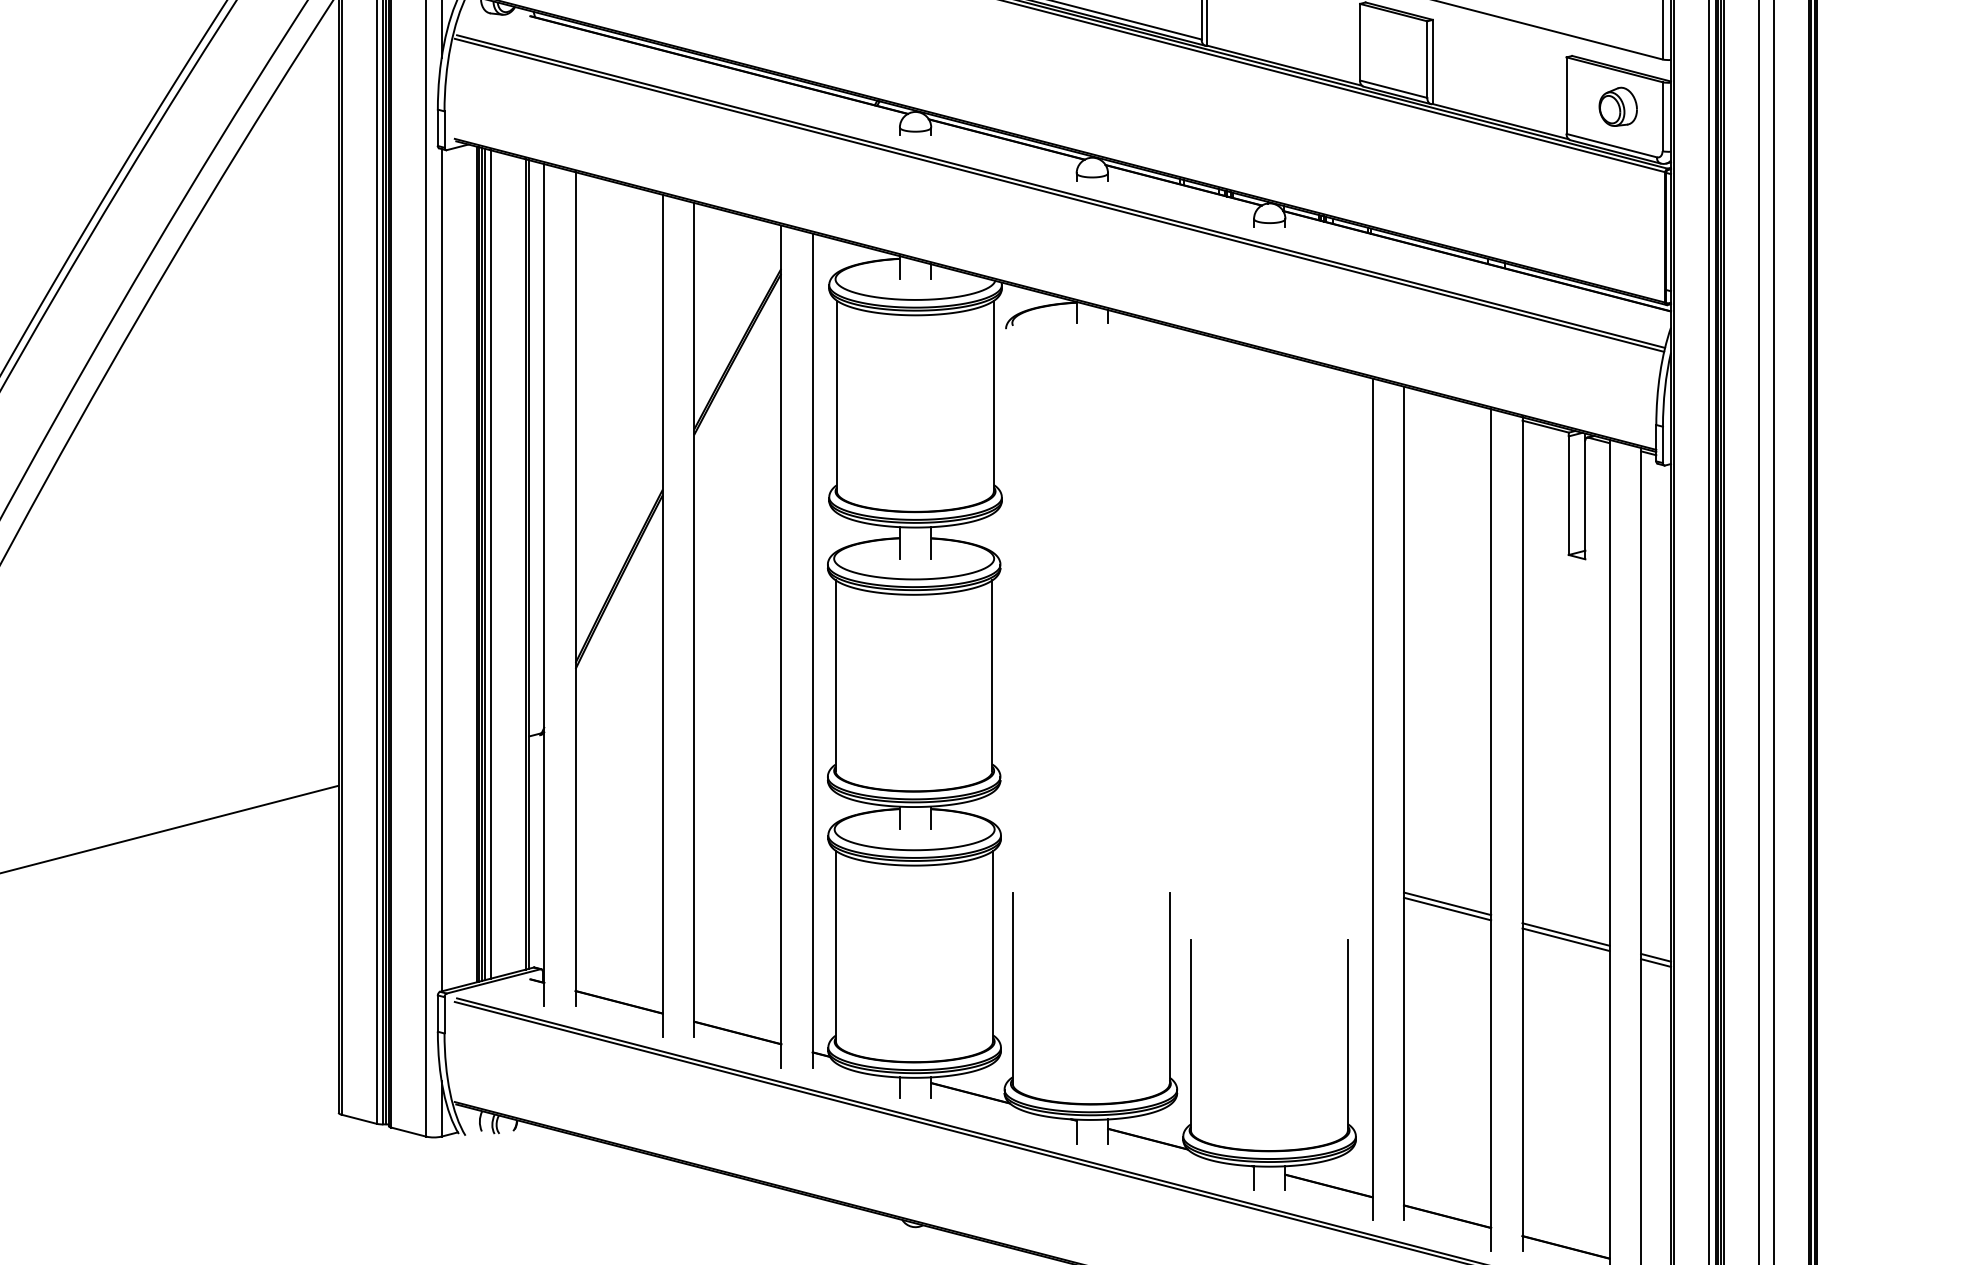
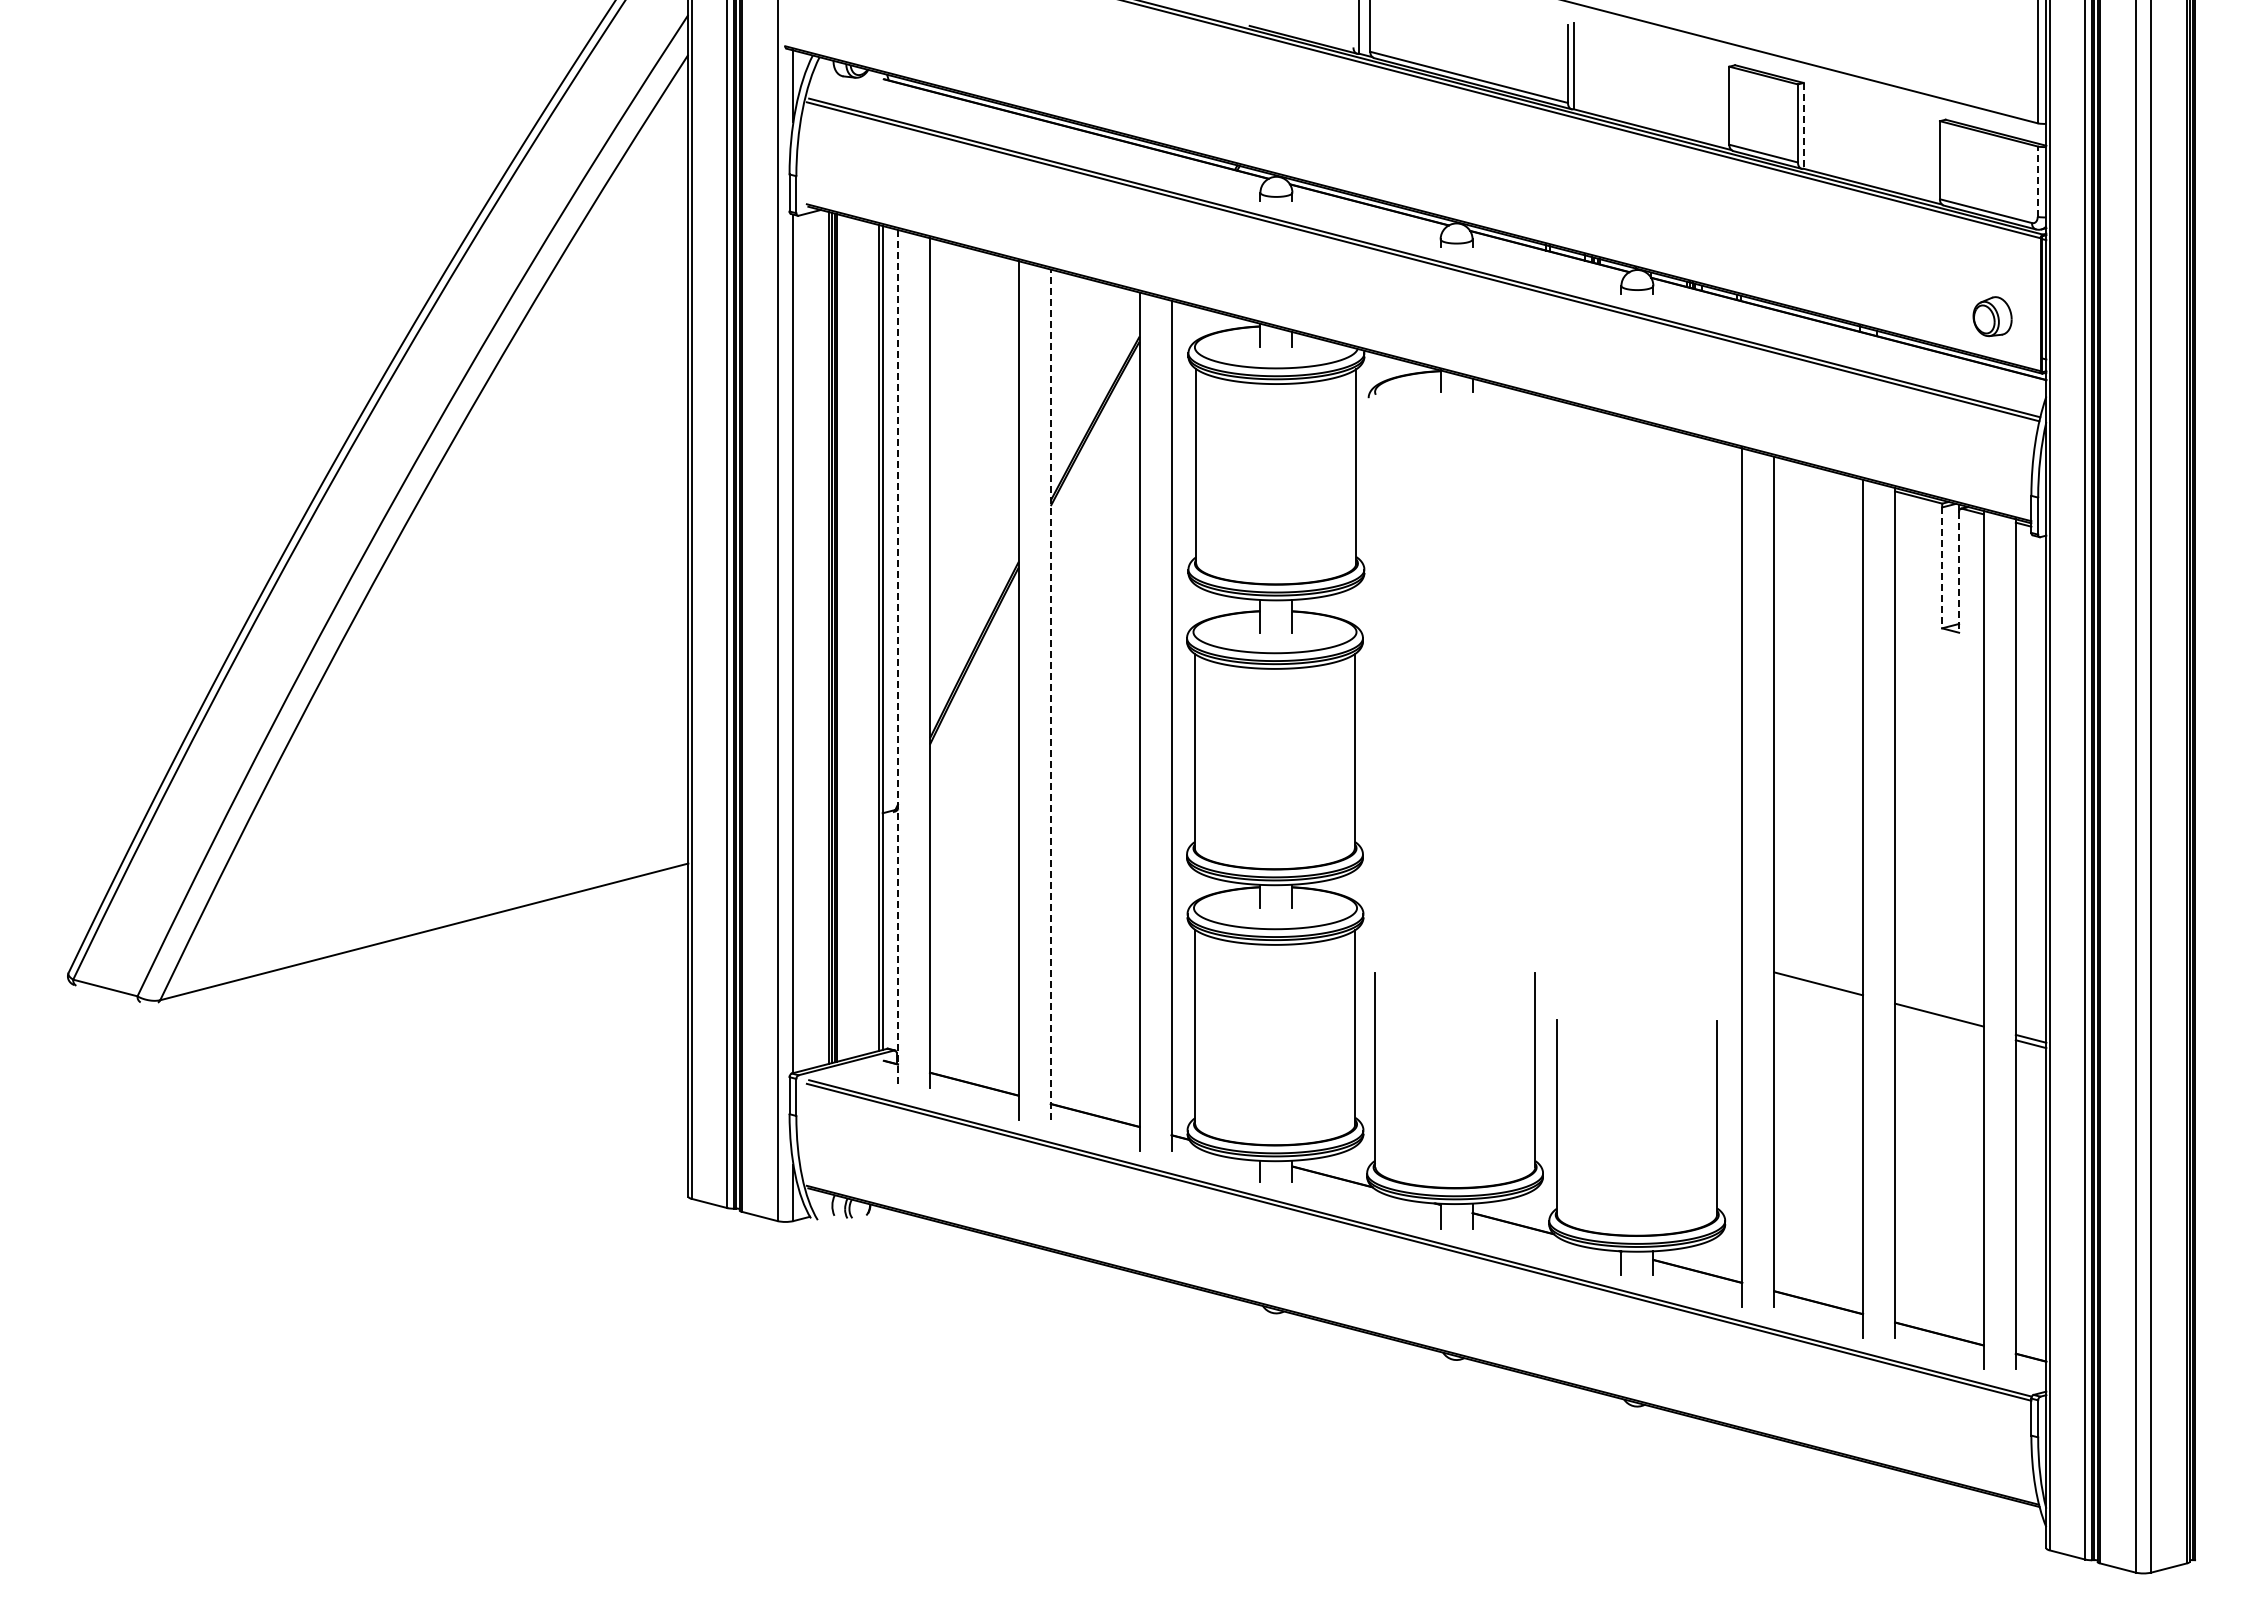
line: (1432, 61) -> (1803, 125), solid -> dashed
part: (1618, 106) -> (1992, 316), moved
line: (1662, 116) -> (2037, 181), solid -> dashed
line: (1569, 496) -> (1942, 568), solid -> dashed
line: (1585, 500) -> (1959, 572), solid -> dashed
line: (490, 563) -> (843, 637), removed
line: (544, 585) -> (898, 659), solid -> dashed
line: (693, 619) -> (1050, 694), solid -> dashed
line: (1447, 908) -> (1818, 988), removed
line: (1566, 938) -> (1939, 1019), removed

